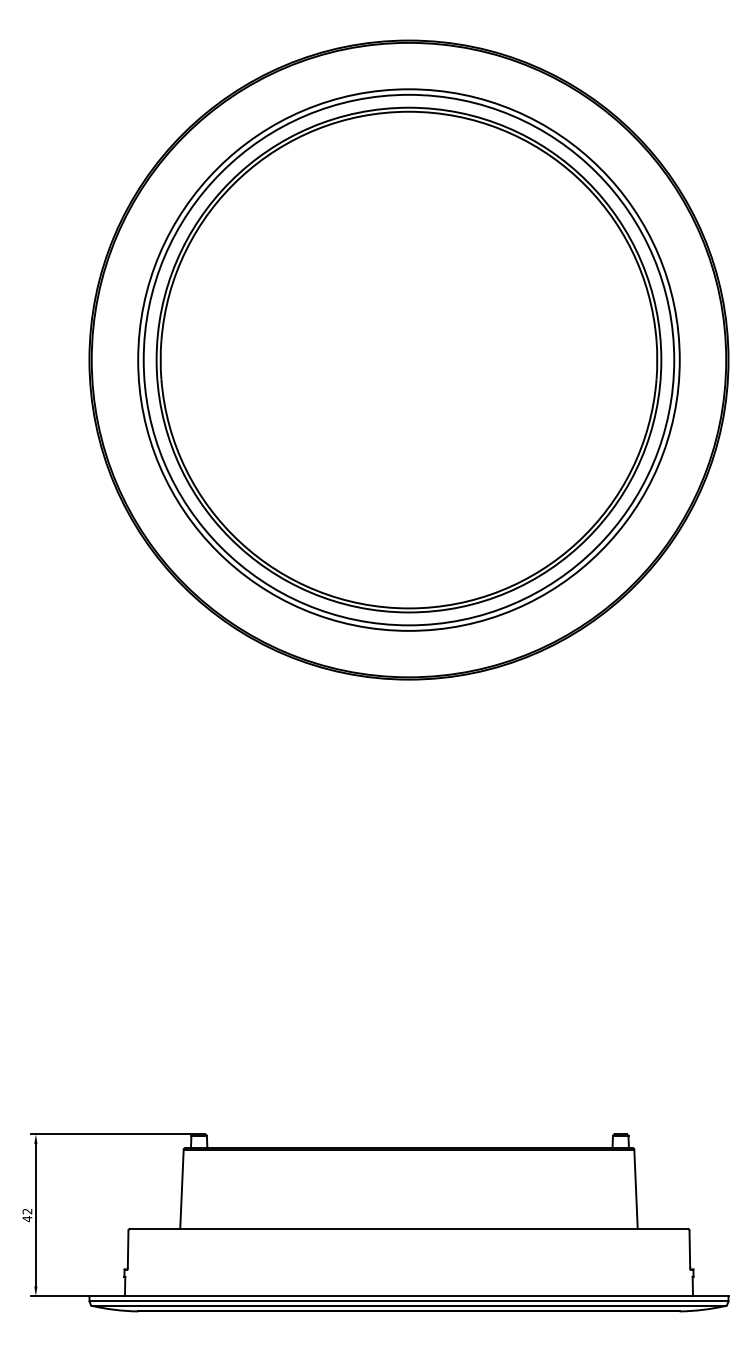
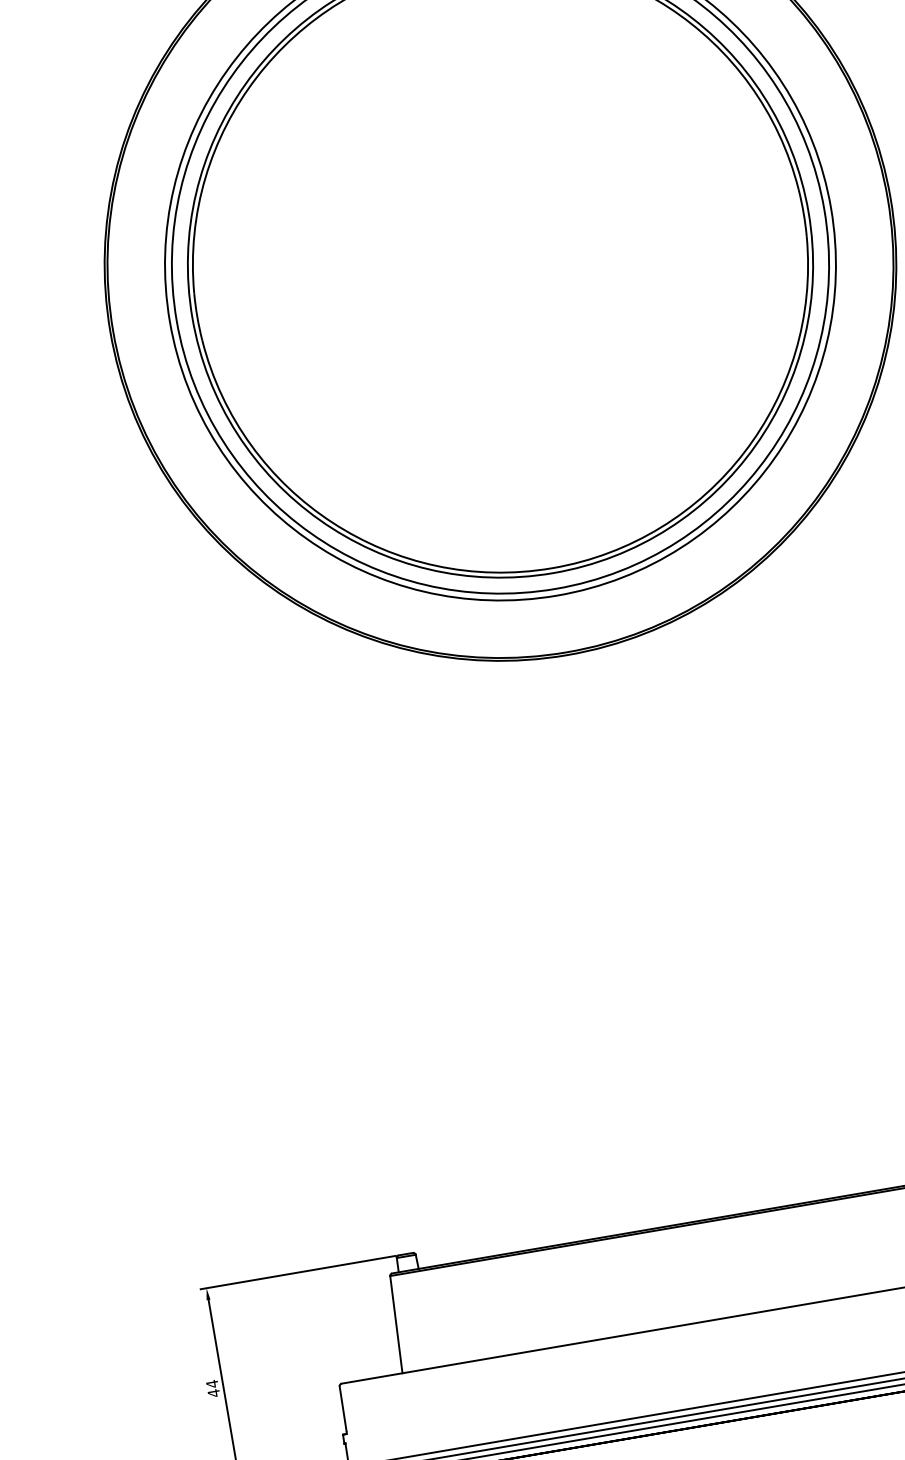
text: (27, 1211) -> (212, 1384), 42 -> 44

